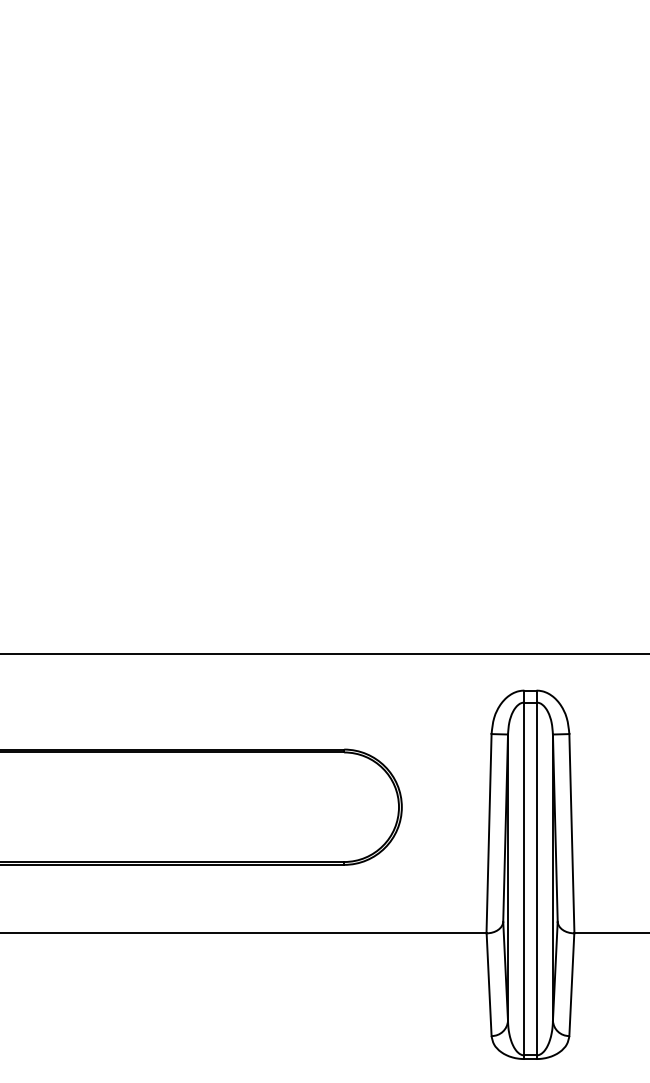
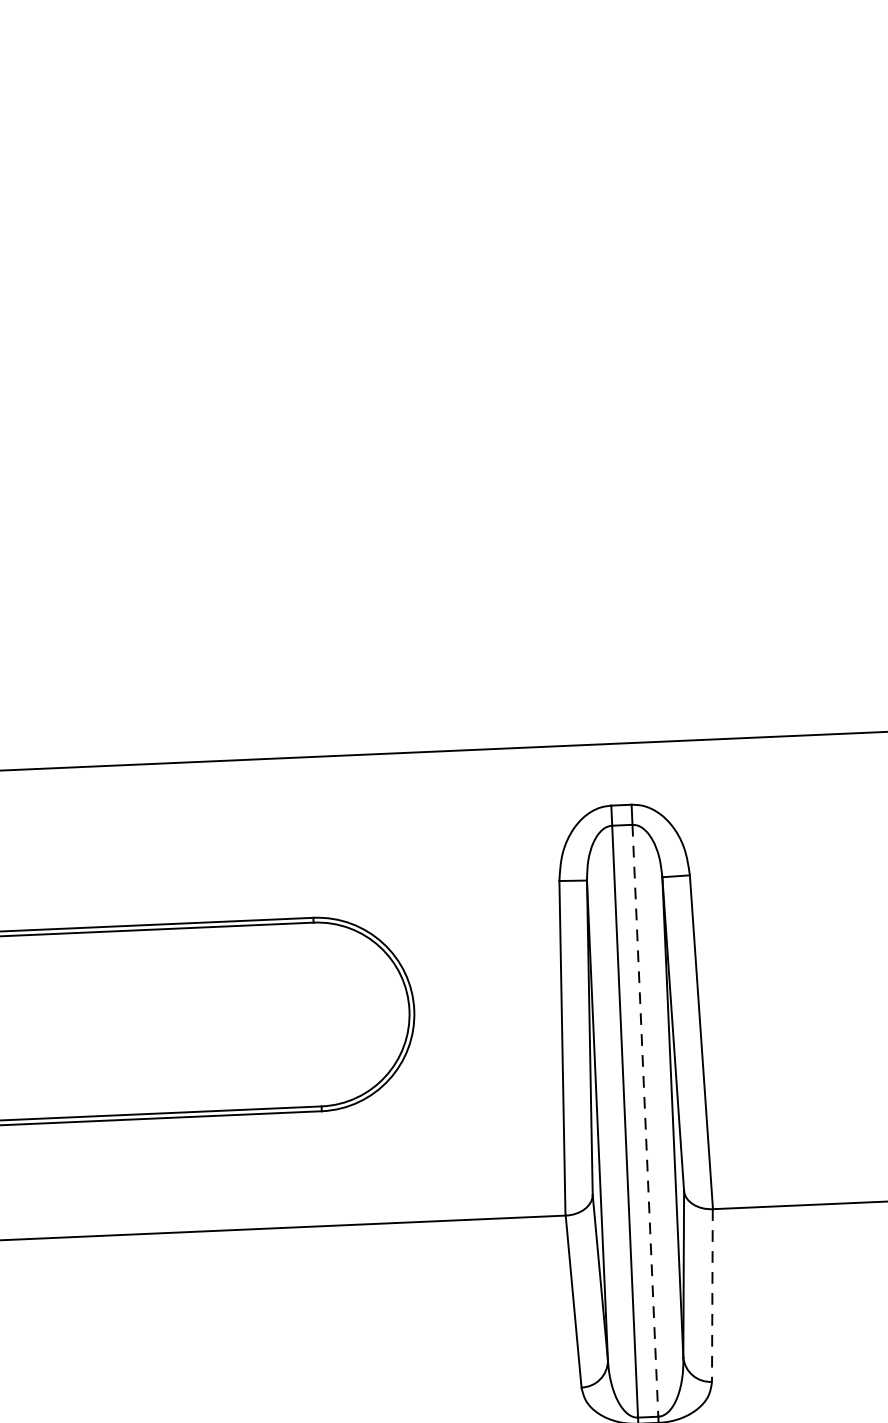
line: (536, 879) -> (645, 1121), solid -> dashed
line: (571, 985) -> (711, 1296), solid -> dashed

